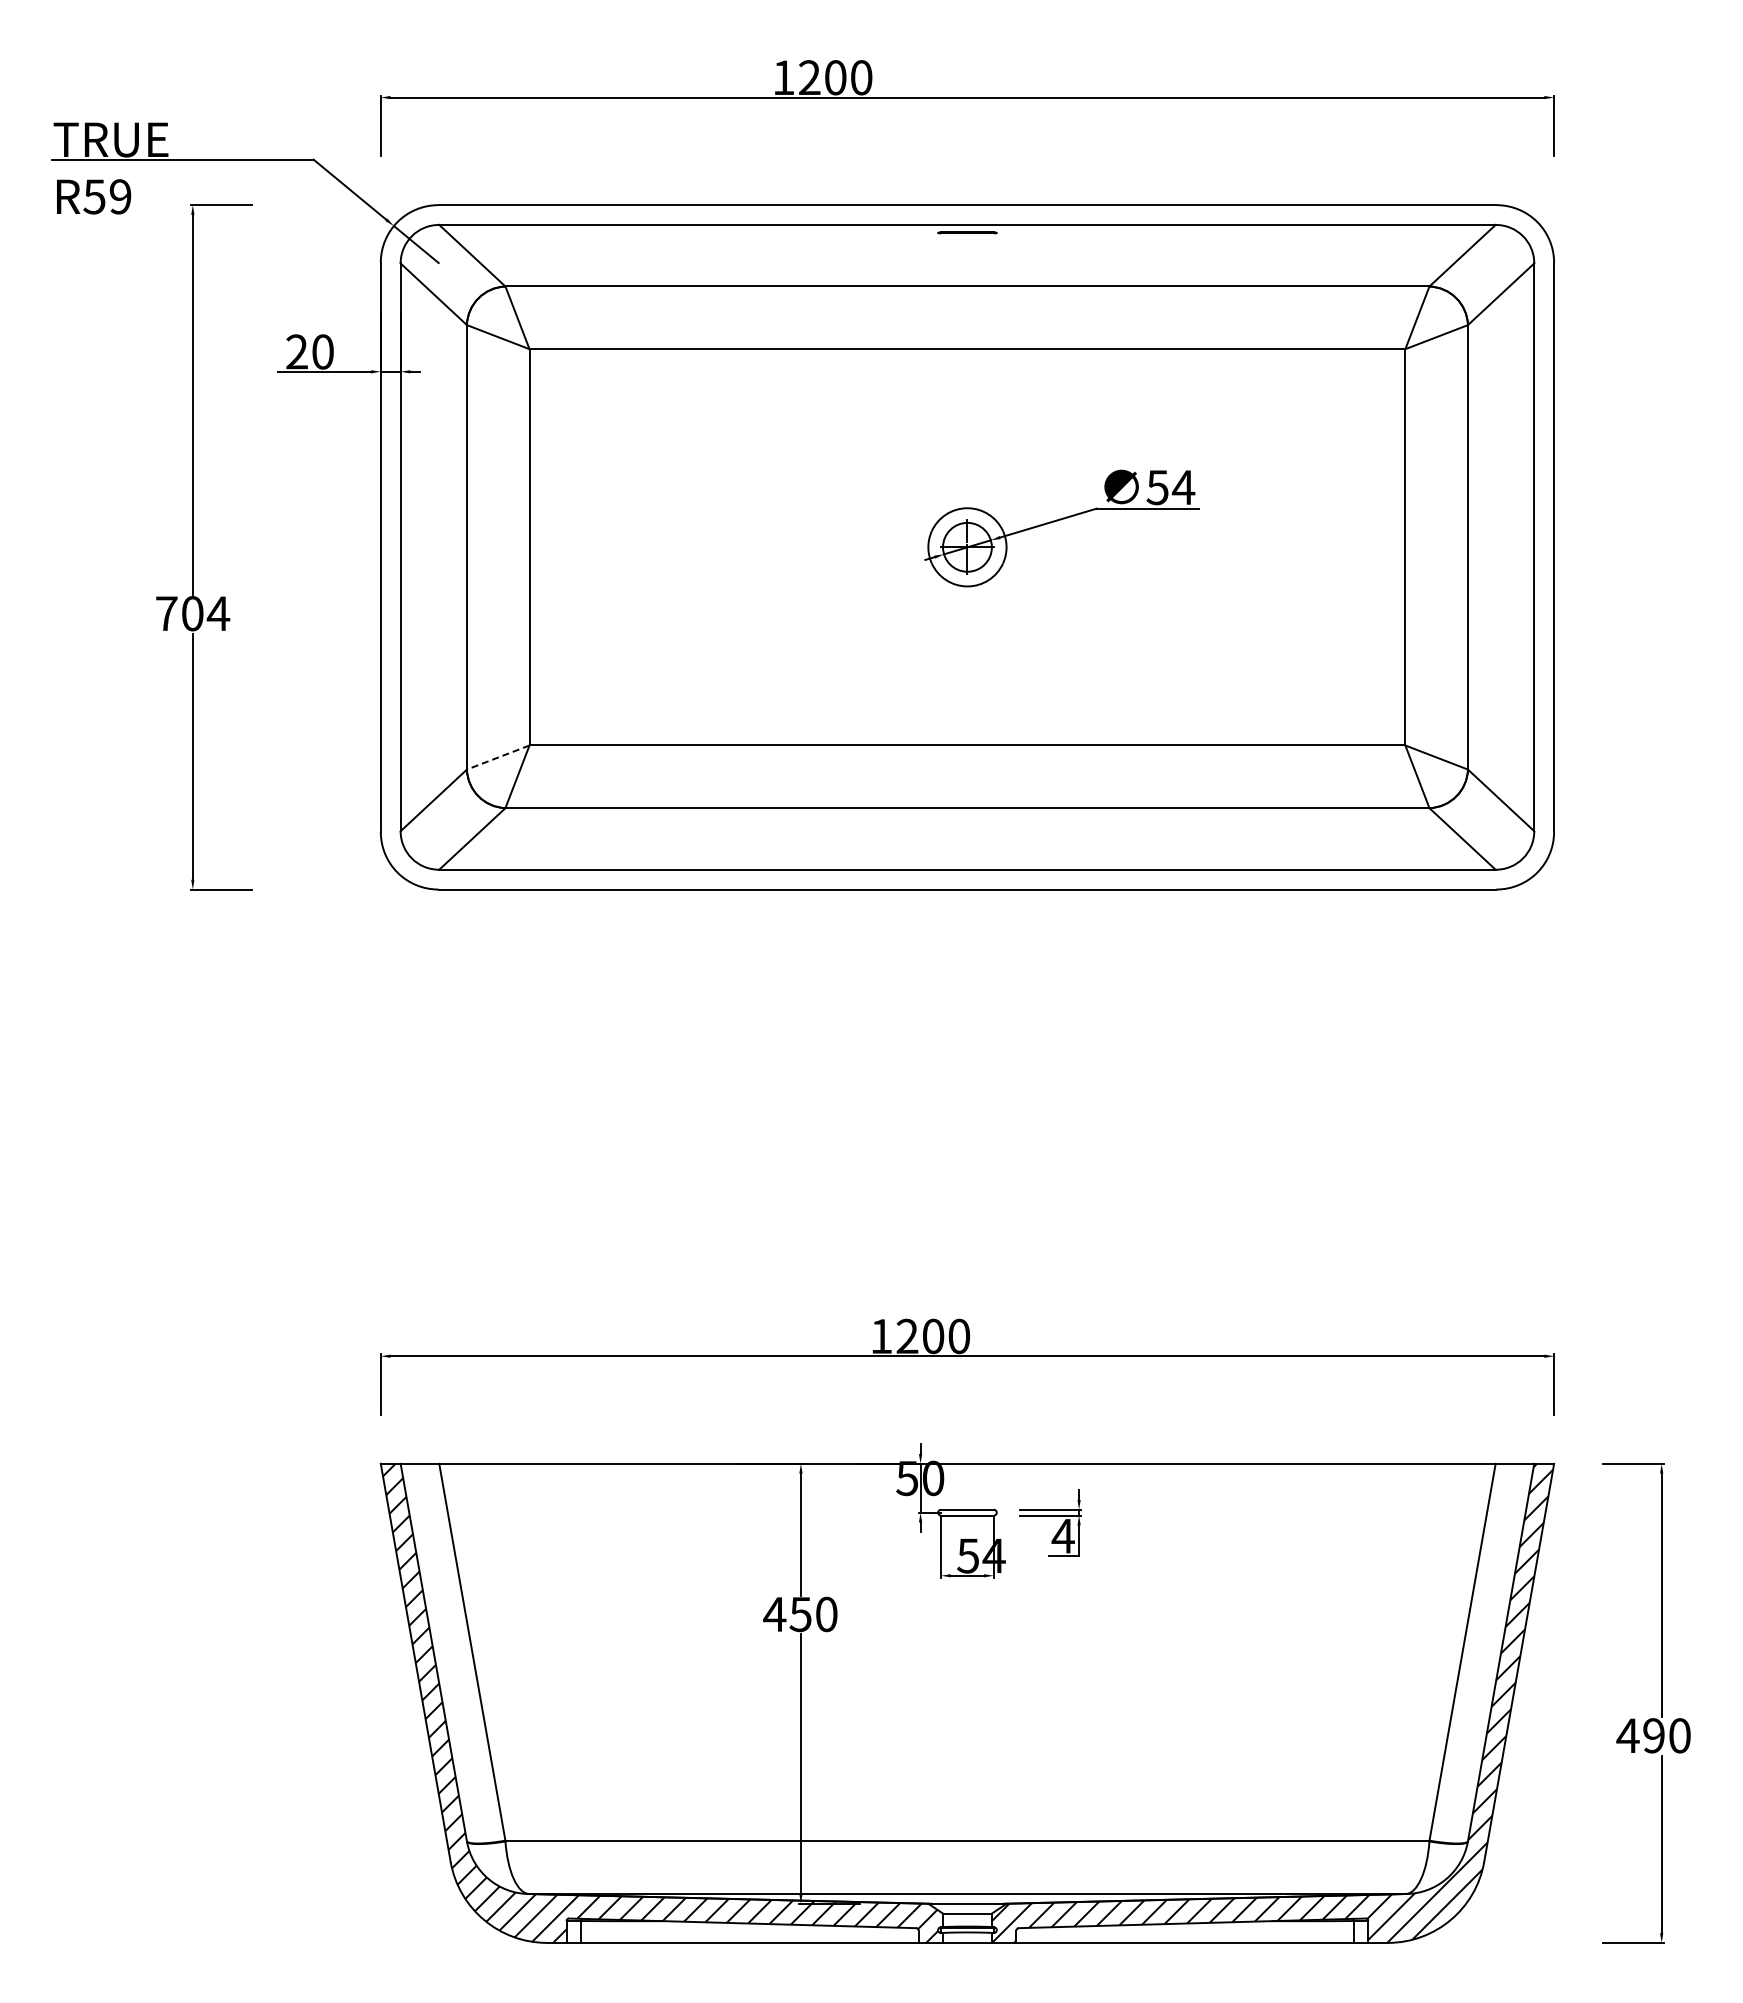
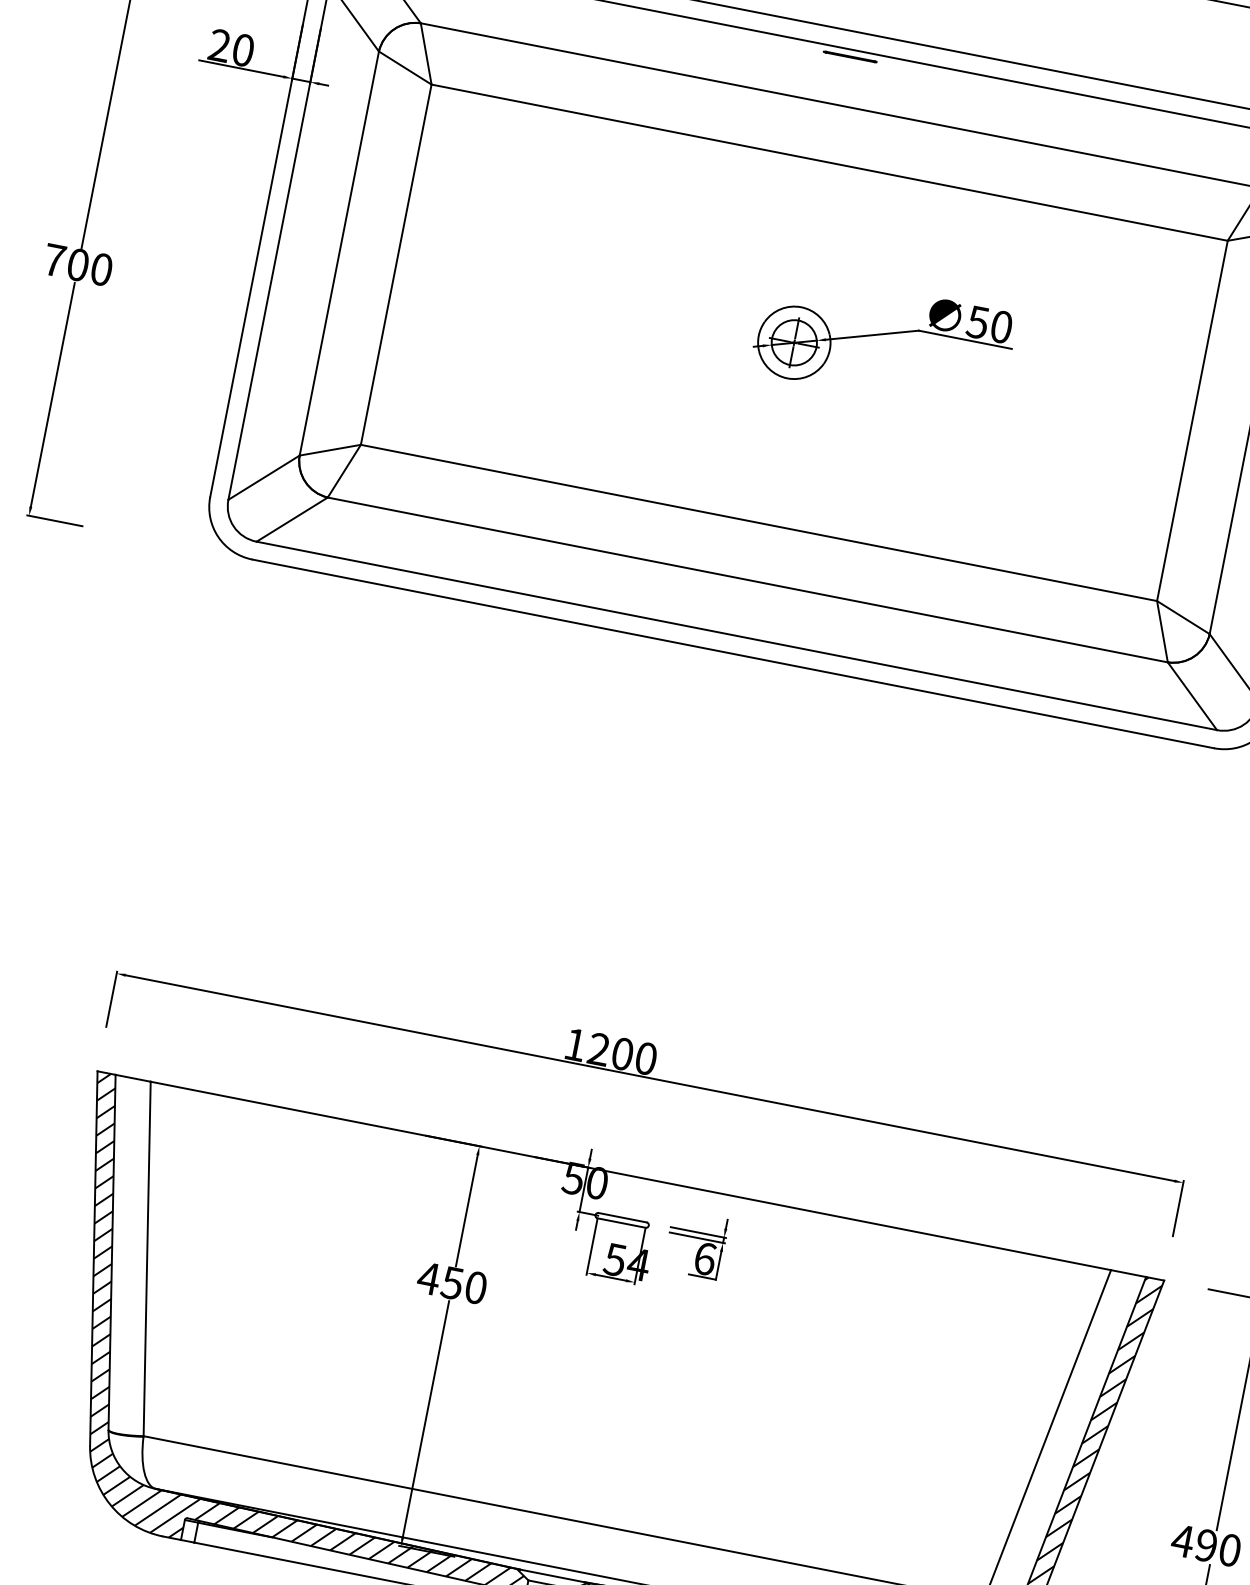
text: (1183, 487) -> (1001, 326), 54 -> 50
text: (218, 613) -> (101, 269), 704 -> 700
line: (498, 757) -> (330, 450), dashed -> solid
text: (1062, 1535) -> (704, 1258), 4 -> 6

